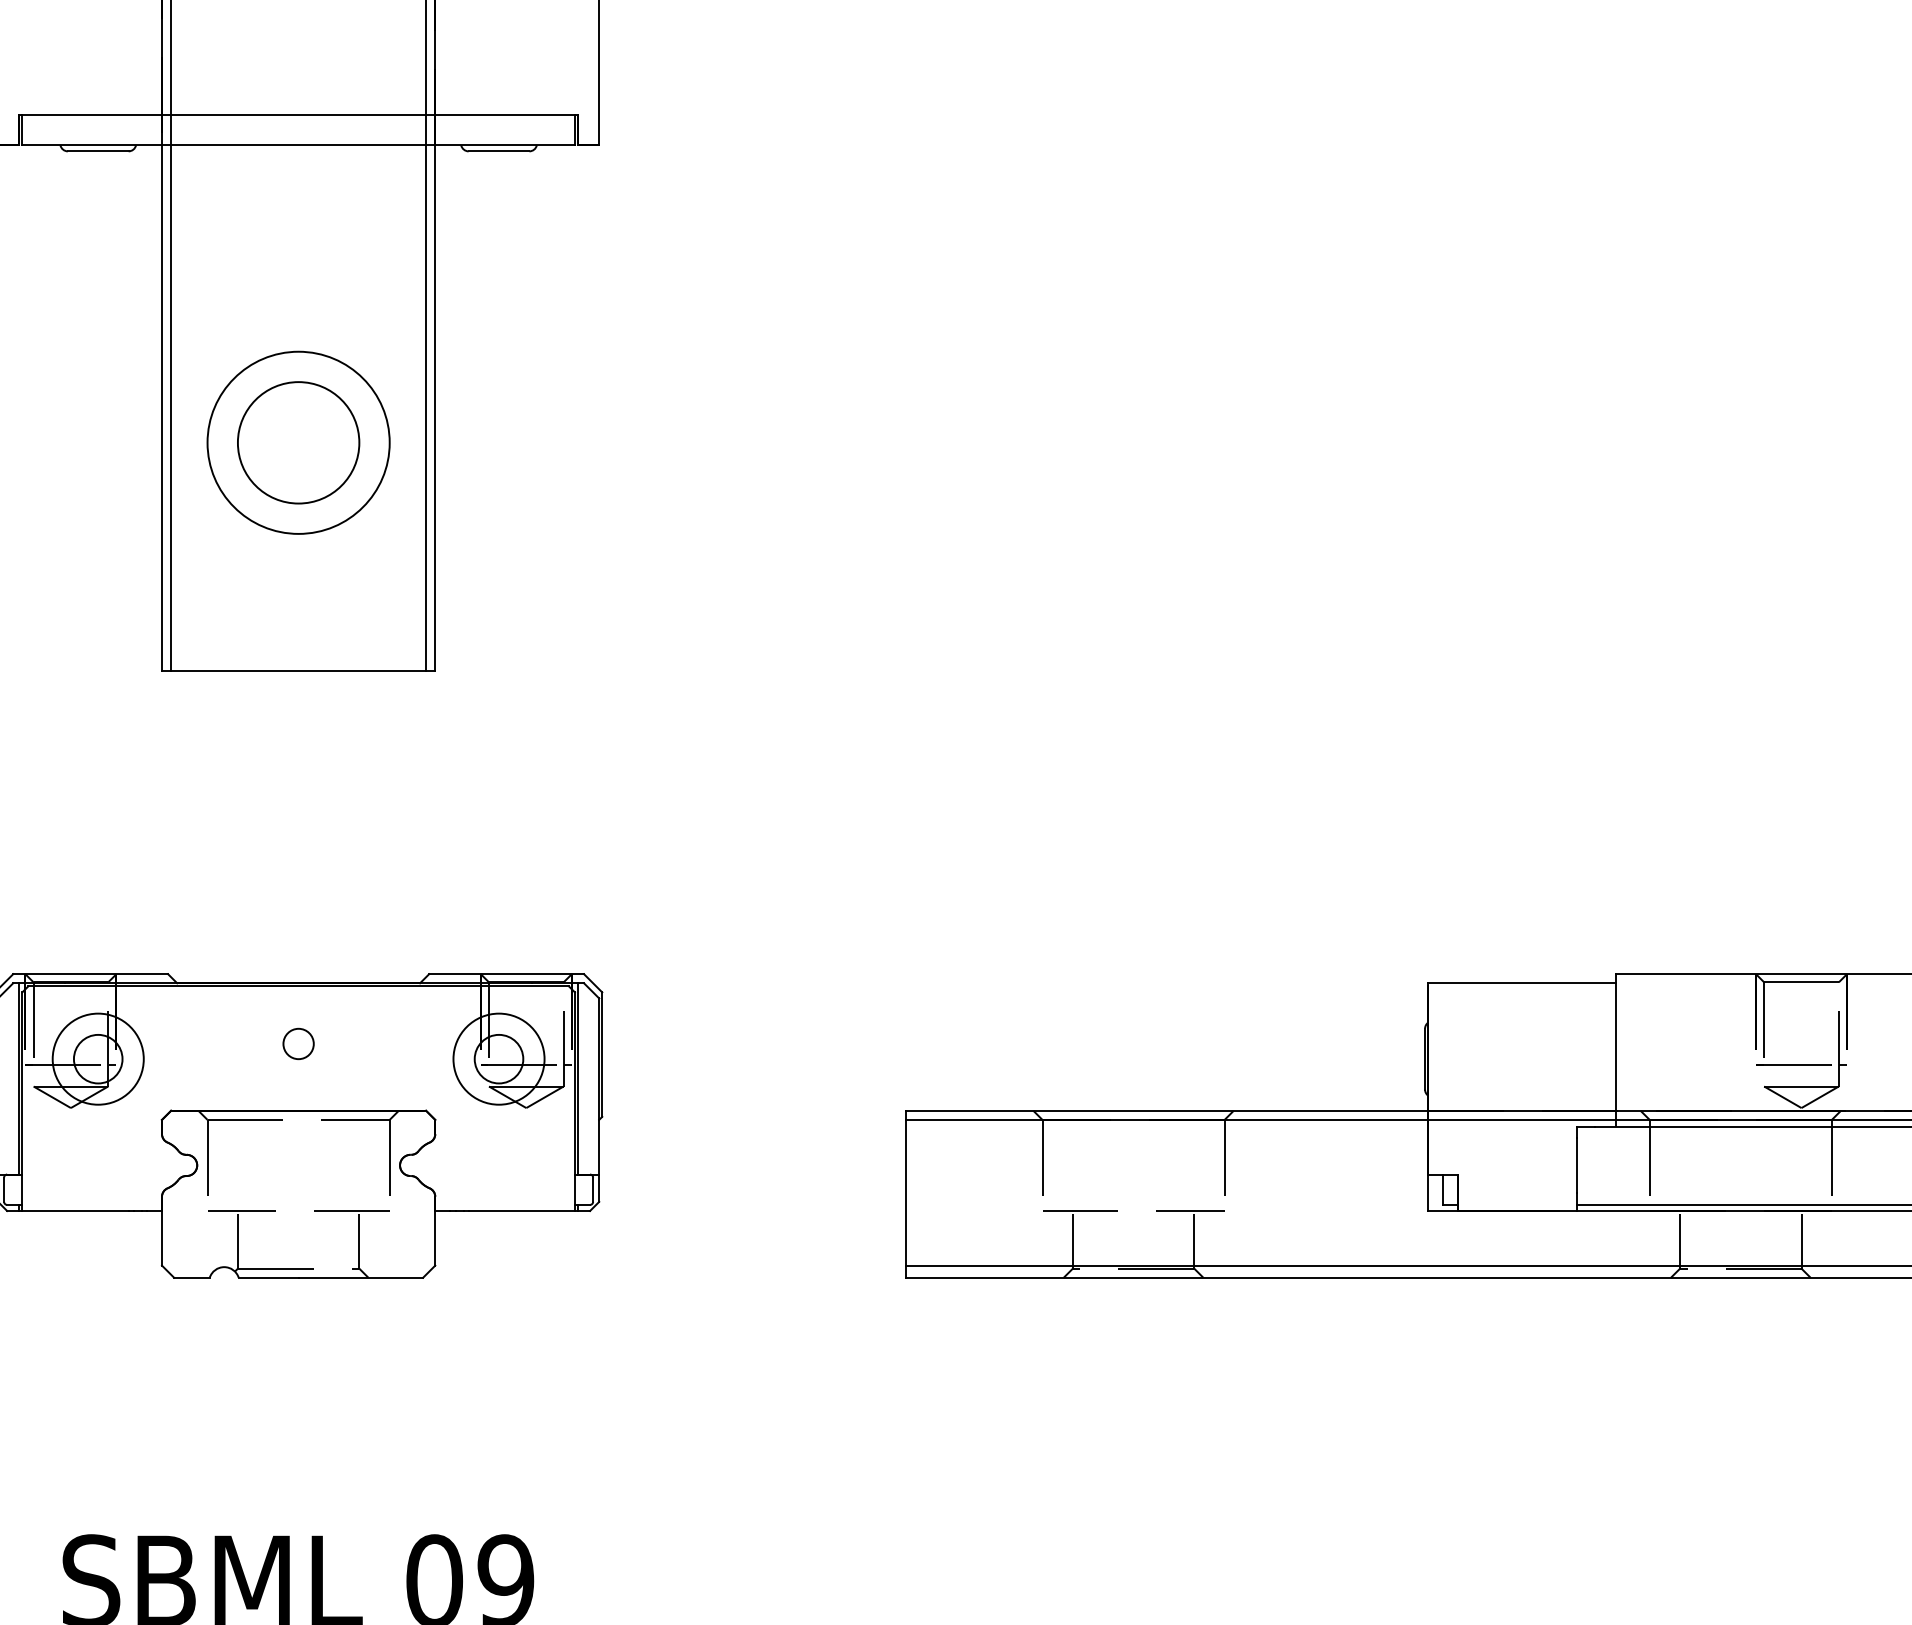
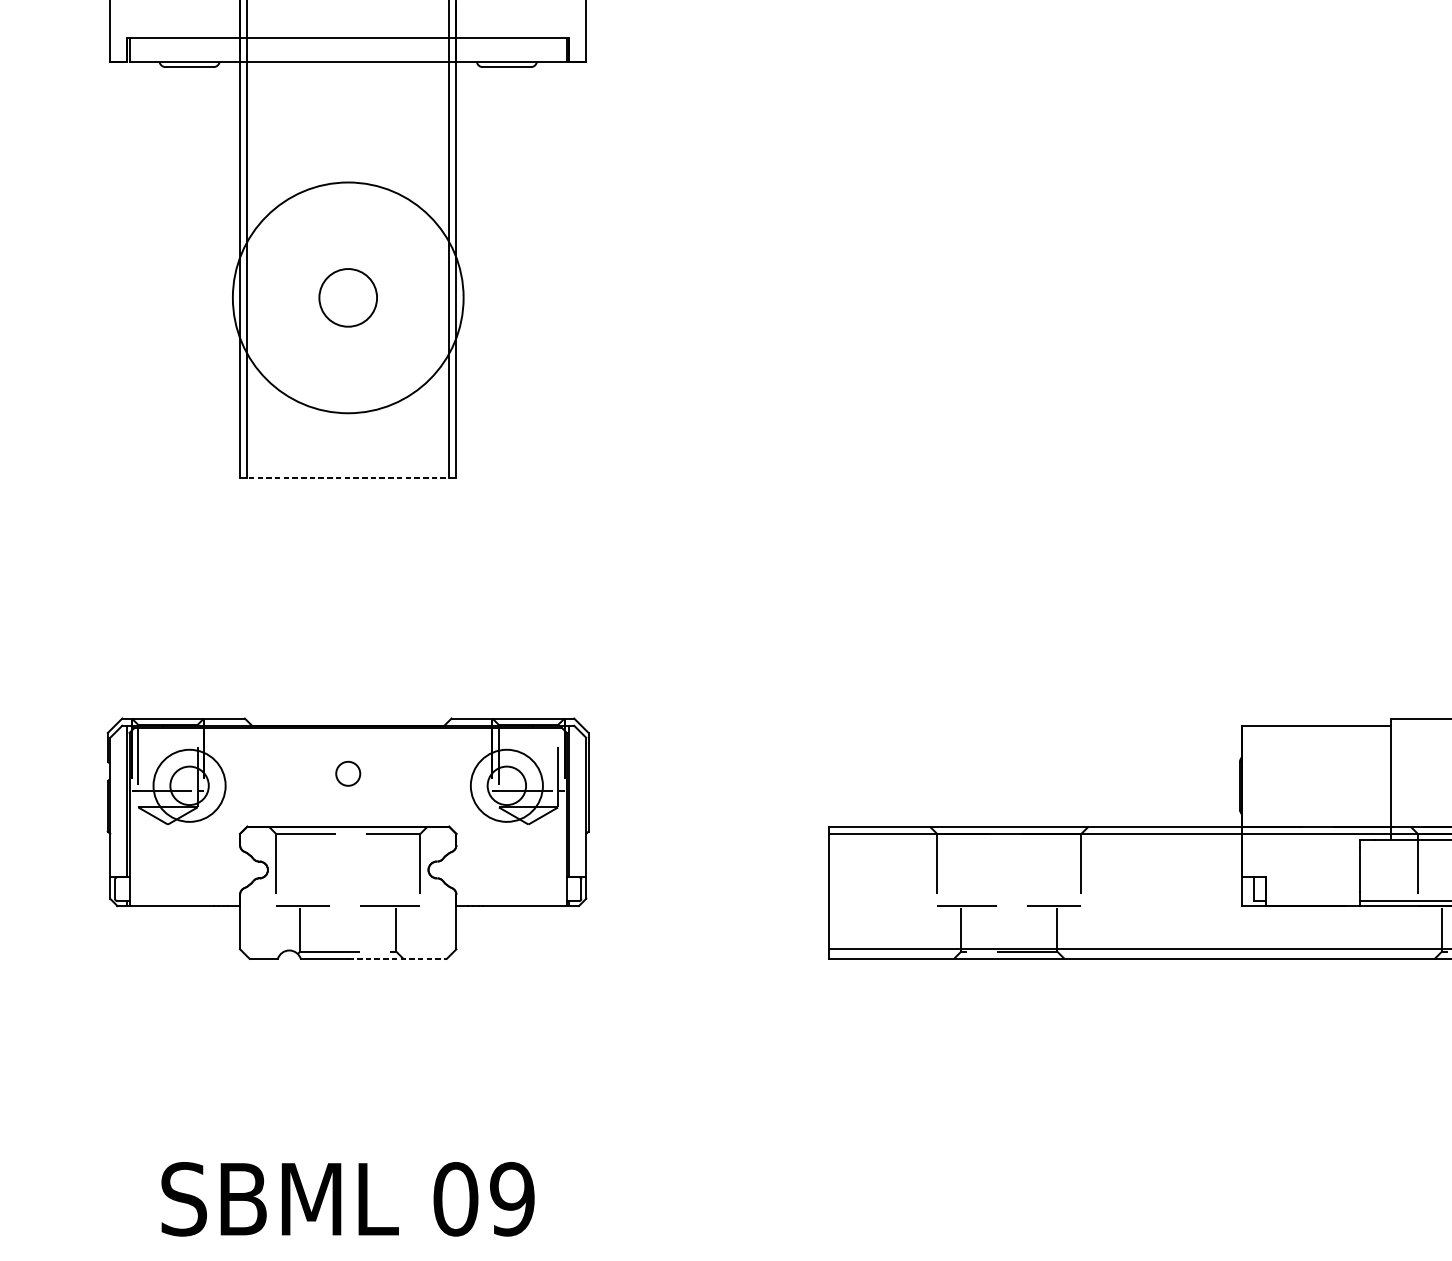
circle: (298, 442) -> (348, 297), size x0.6
circle: (298, 442) -> (348, 297), size x1.6
line: (298, 670) -> (348, 478), solid -> dashed
line: (361, 1277) -> (398, 958), solid -> dashed

